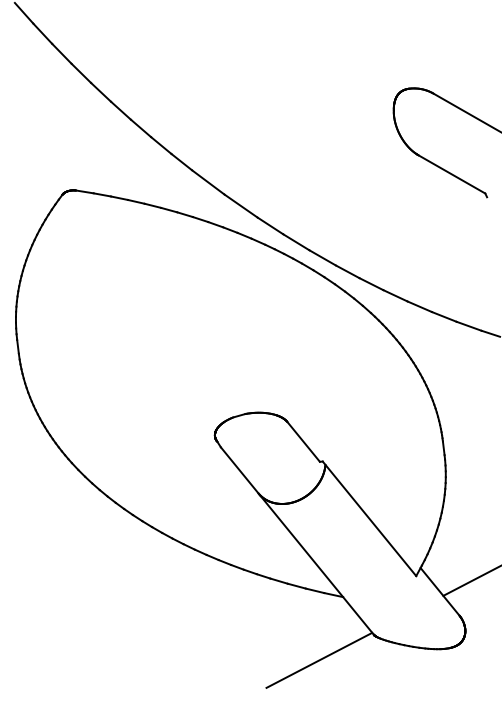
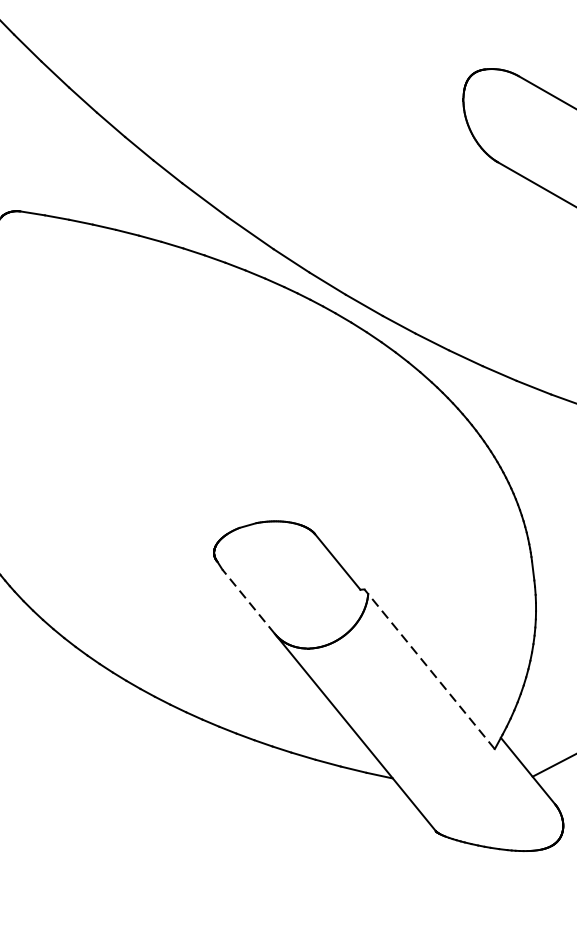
line: (239, 470) -> (248, 601), solid -> dashed
line: (369, 518) -> (429, 668), solid -> dashed
line: (319, 659) -> (359, 865), removed

